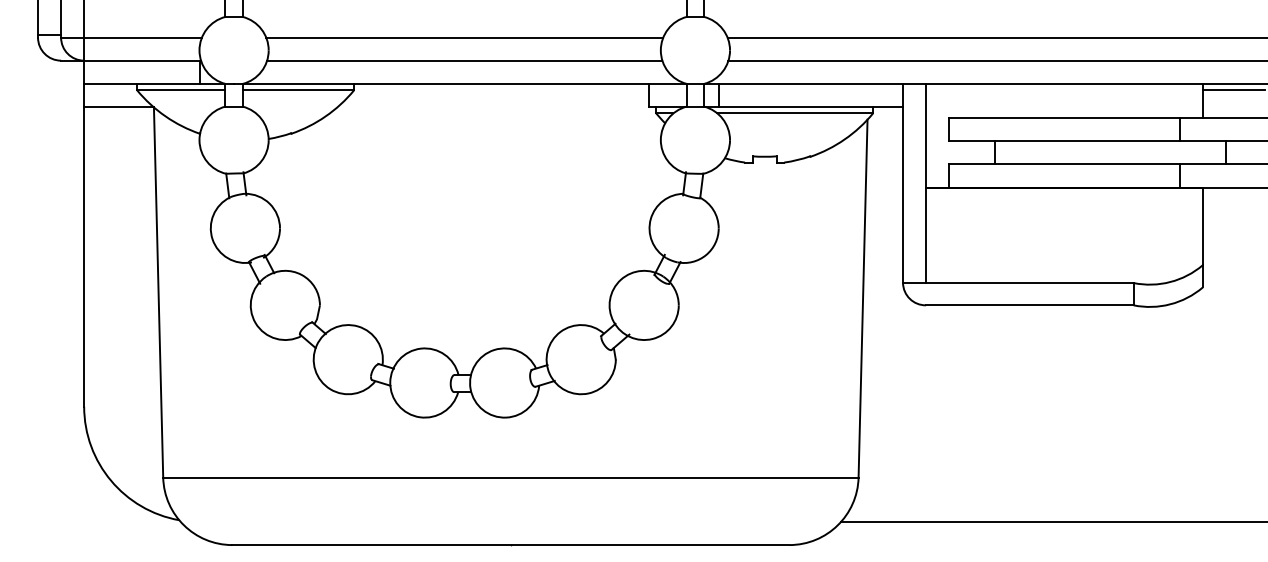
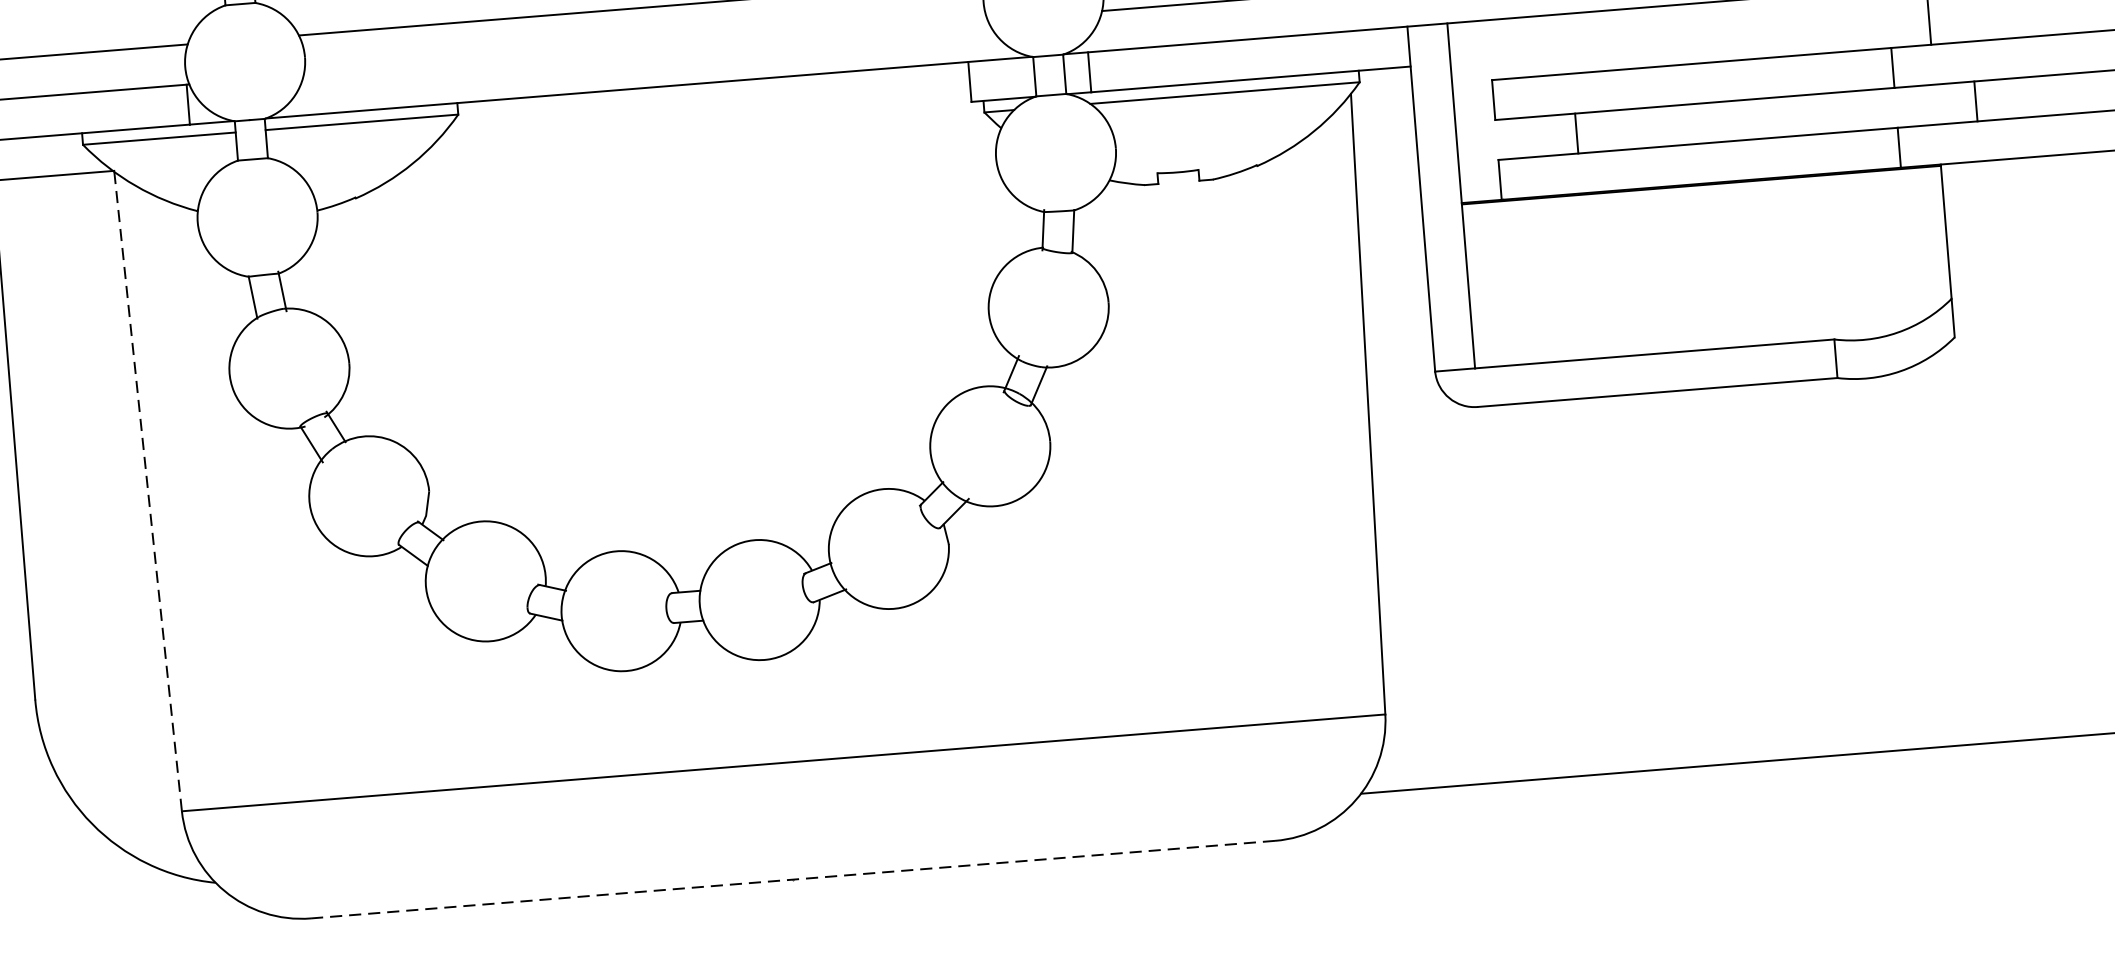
line: (464, 60) -> (645, 47), removed
line: (158, 293) -> (148, 493), solid -> dashed
line: (510, 545) -> (792, 880), solid -> dashed

